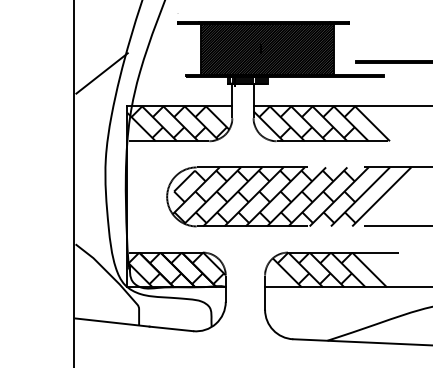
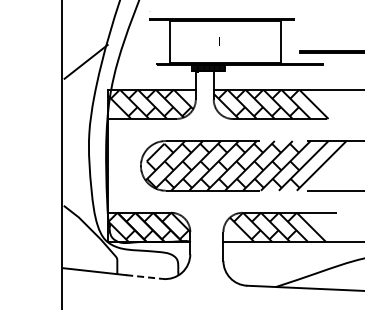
hatch: (267, 49) -> (225, 41), removed
line: (172, 329) -> (145, 277), solid -> dashed

